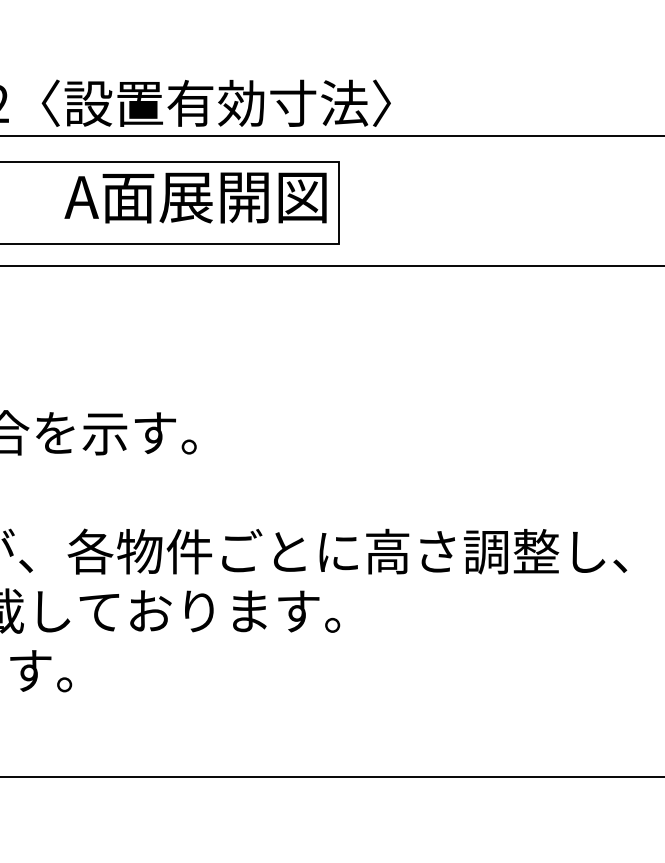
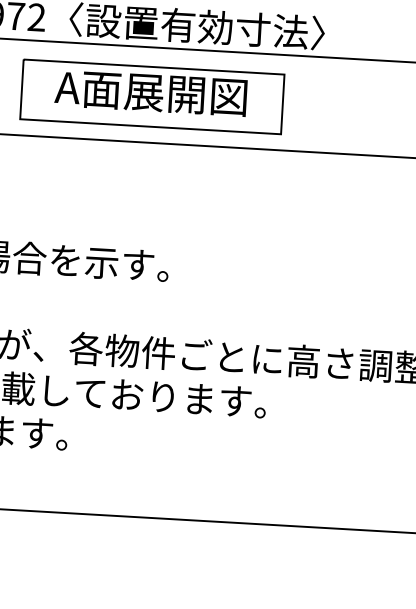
text: (195, 197) -> (150, 92), moved

